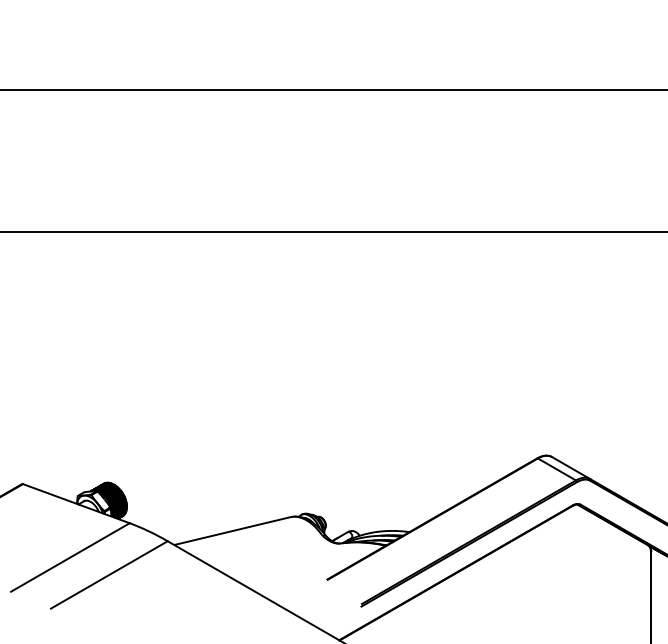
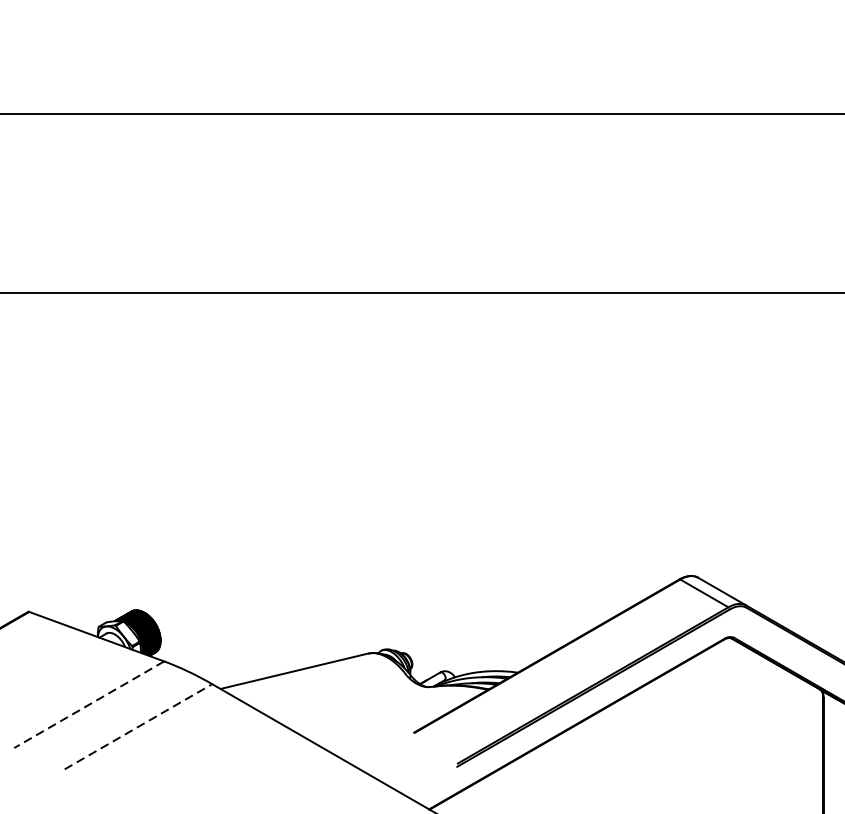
line: (70, 557) -> (89, 704), solid -> dashed
line: (109, 574) -> (138, 726), solid -> dashed

